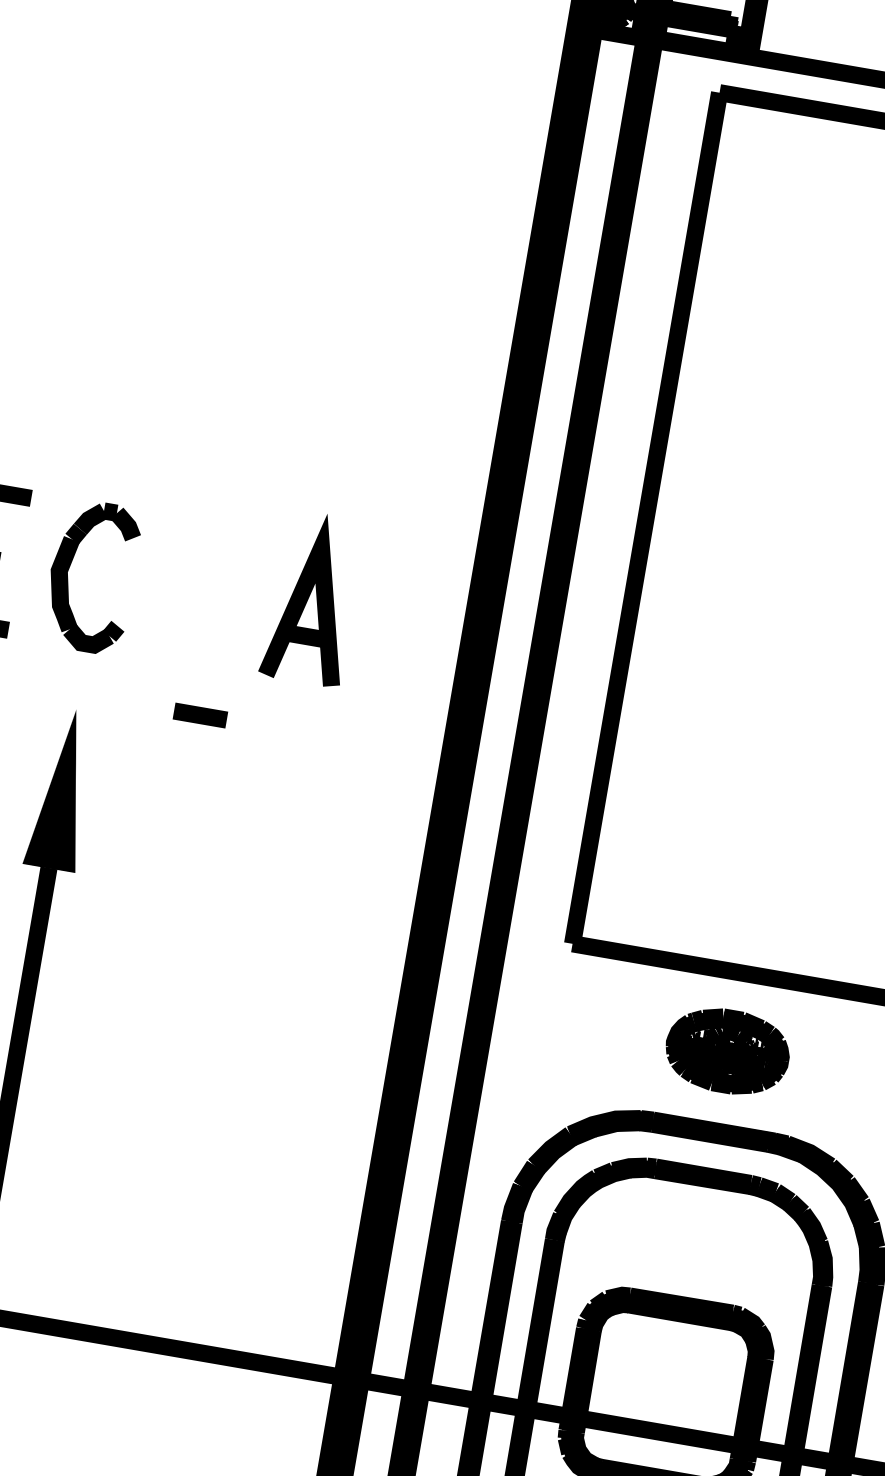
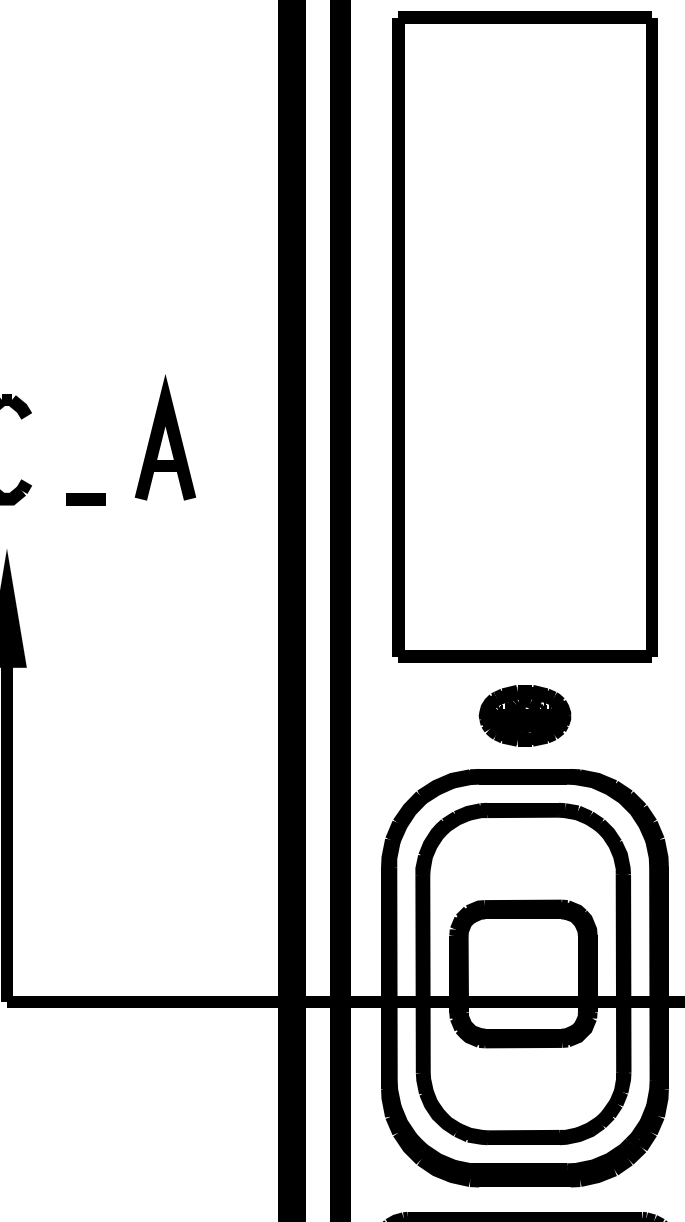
line: (199, 715) -> (85, 499), moved

